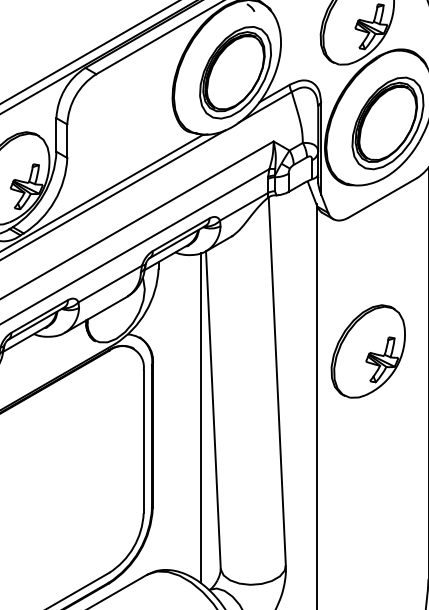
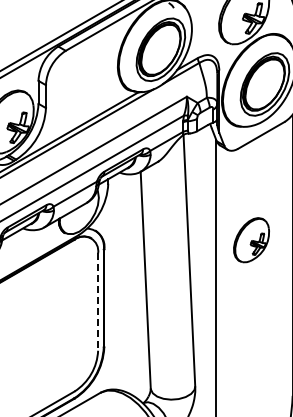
part: (368, 350) -> (251, 239), size x0.7
line: (201, 417) -> (137, 285), removed
line: (144, 442) -> (98, 302), solid -> dashed

